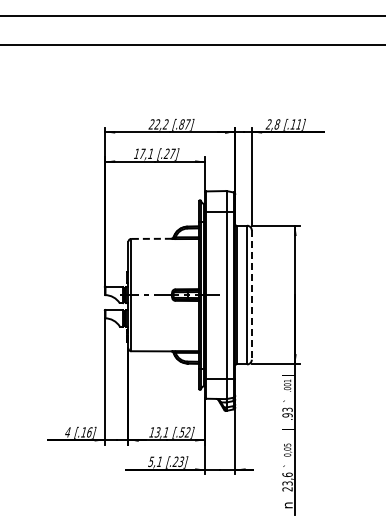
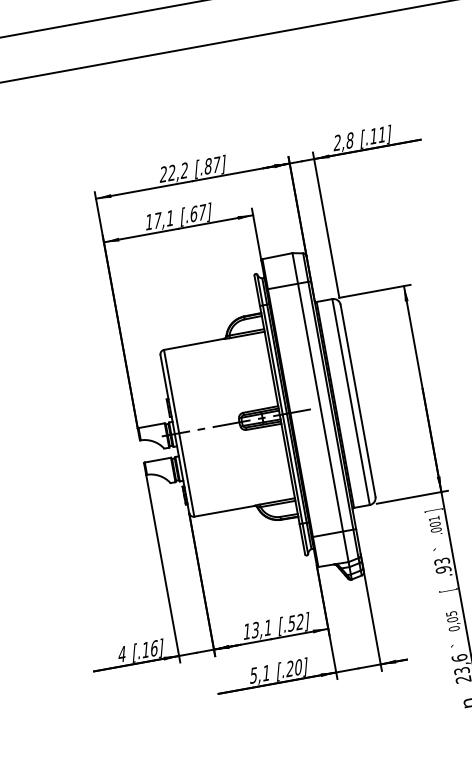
text: (166, 153) -> (193, 213), [.27] -> [.67]
line: (151, 238) -> (193, 343), dashed -> solid
line: (251, 295) -> (357, 401), dashed -> solid
text: (181, 461) -> (298, 666), [.23] -> [.20]

